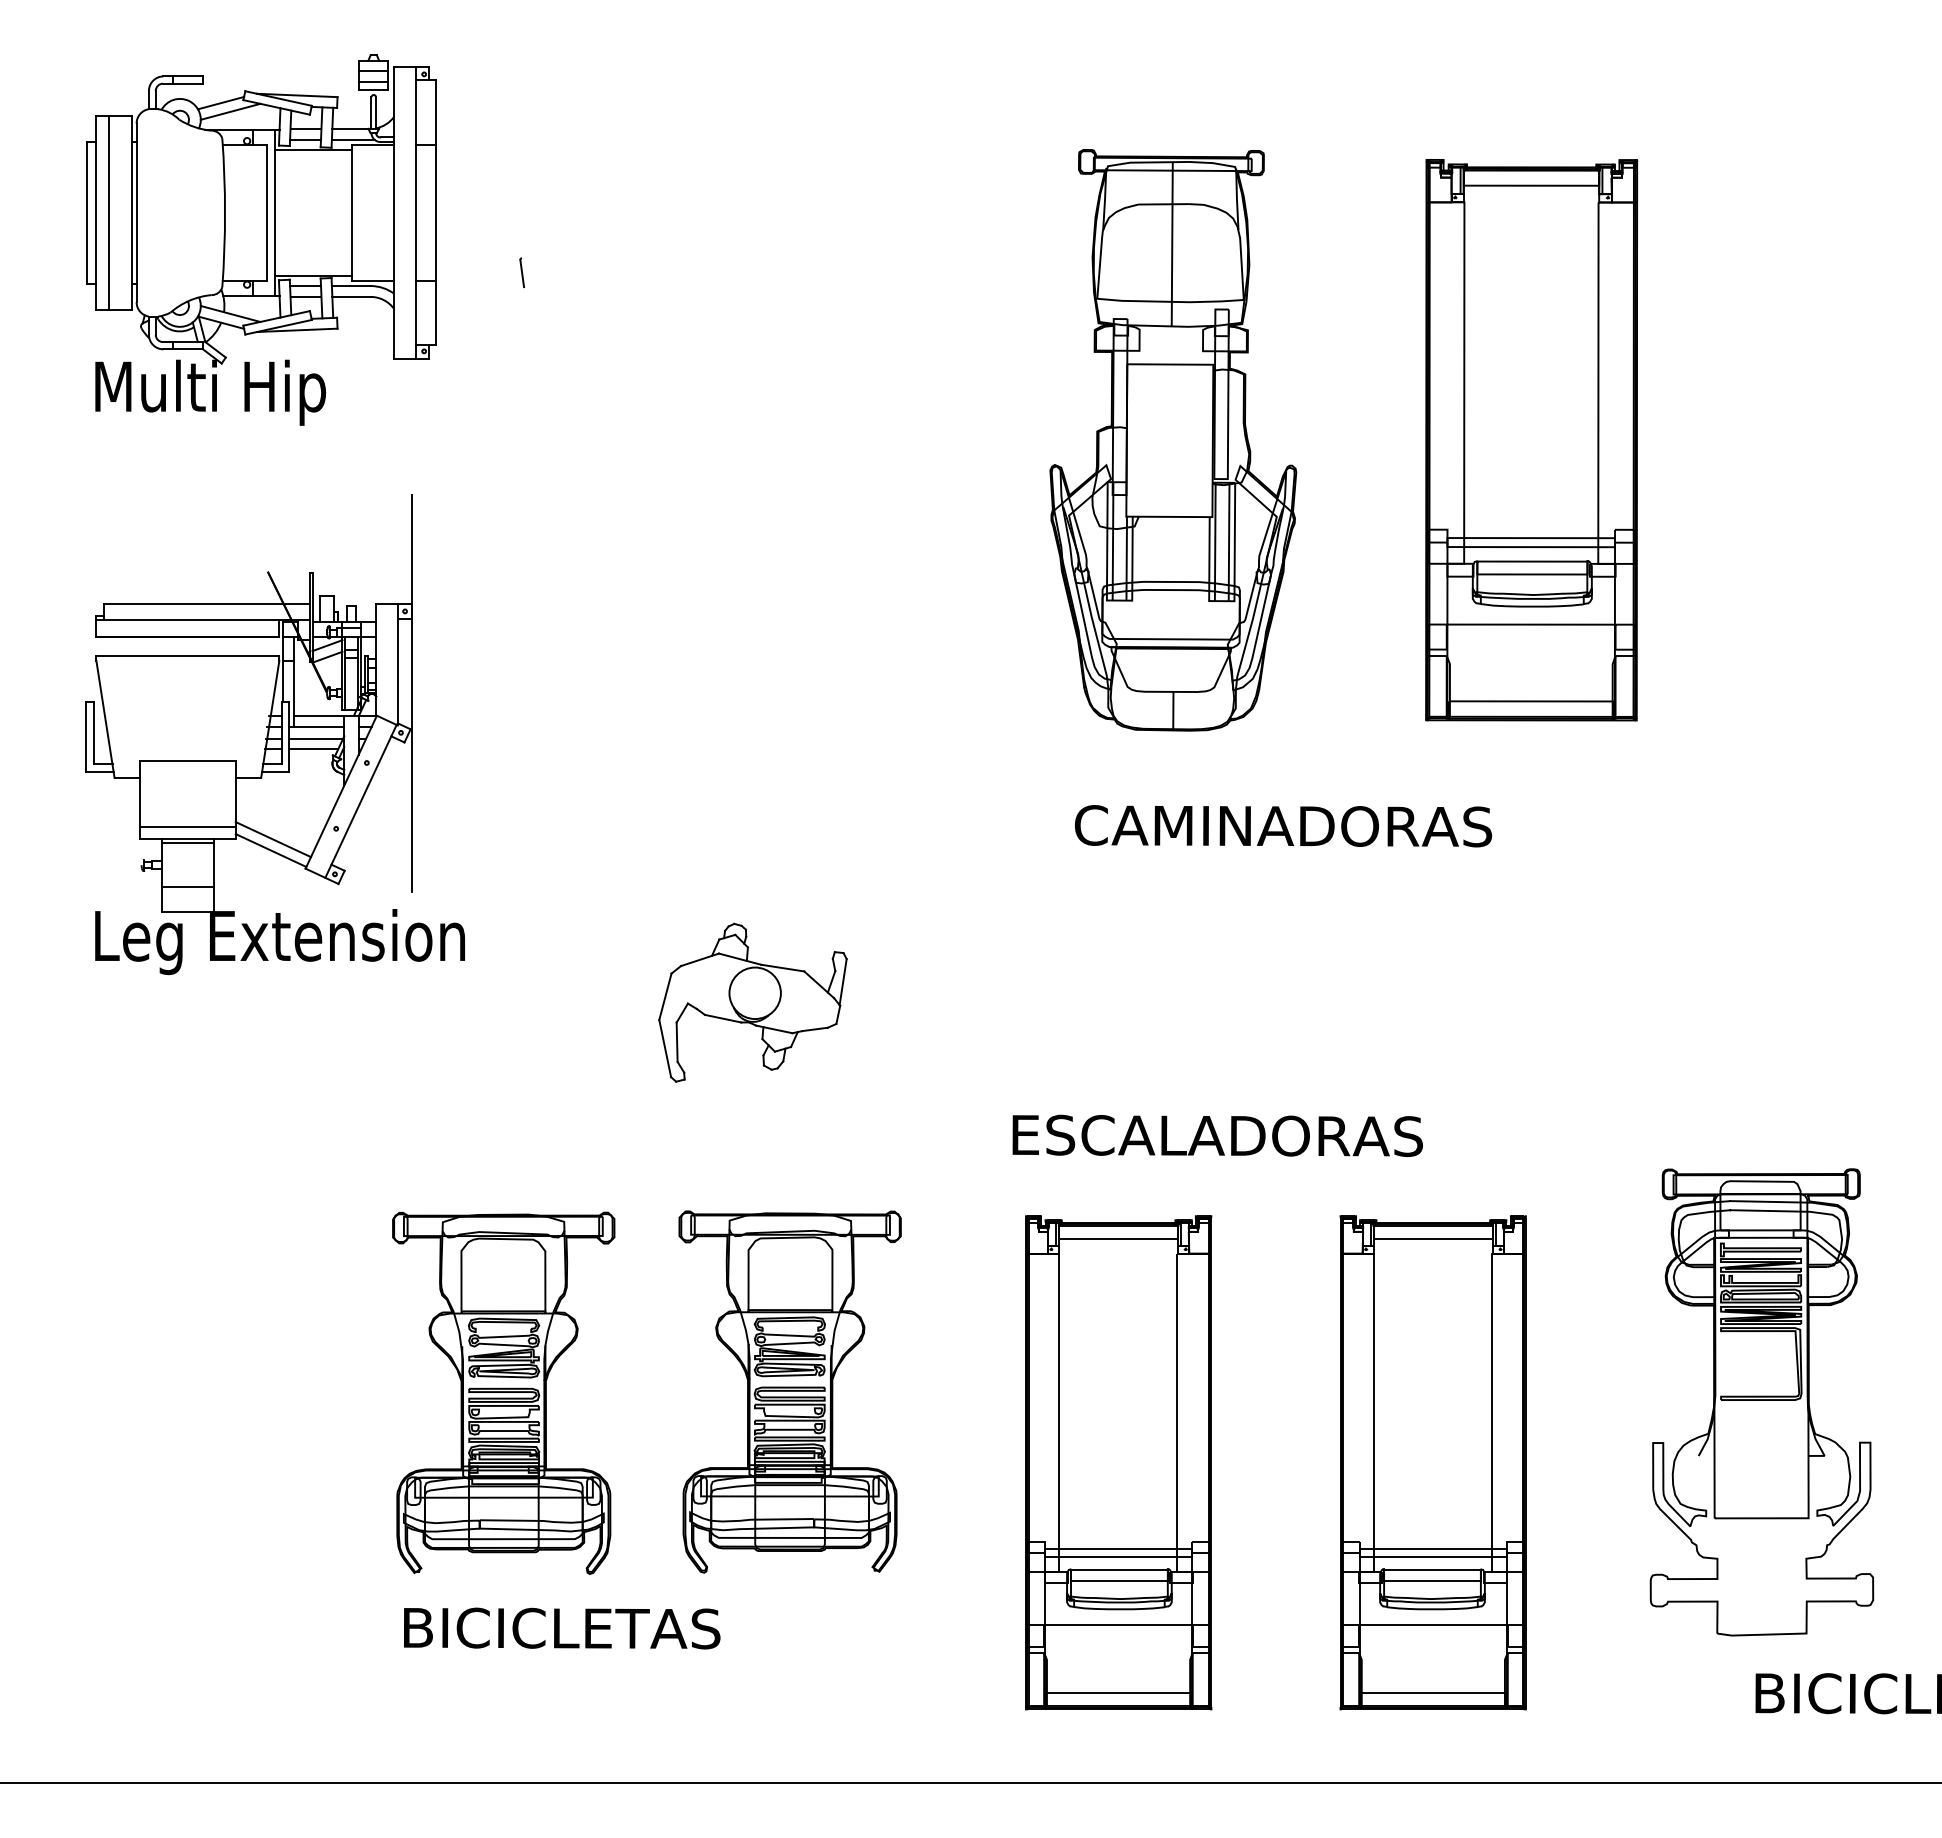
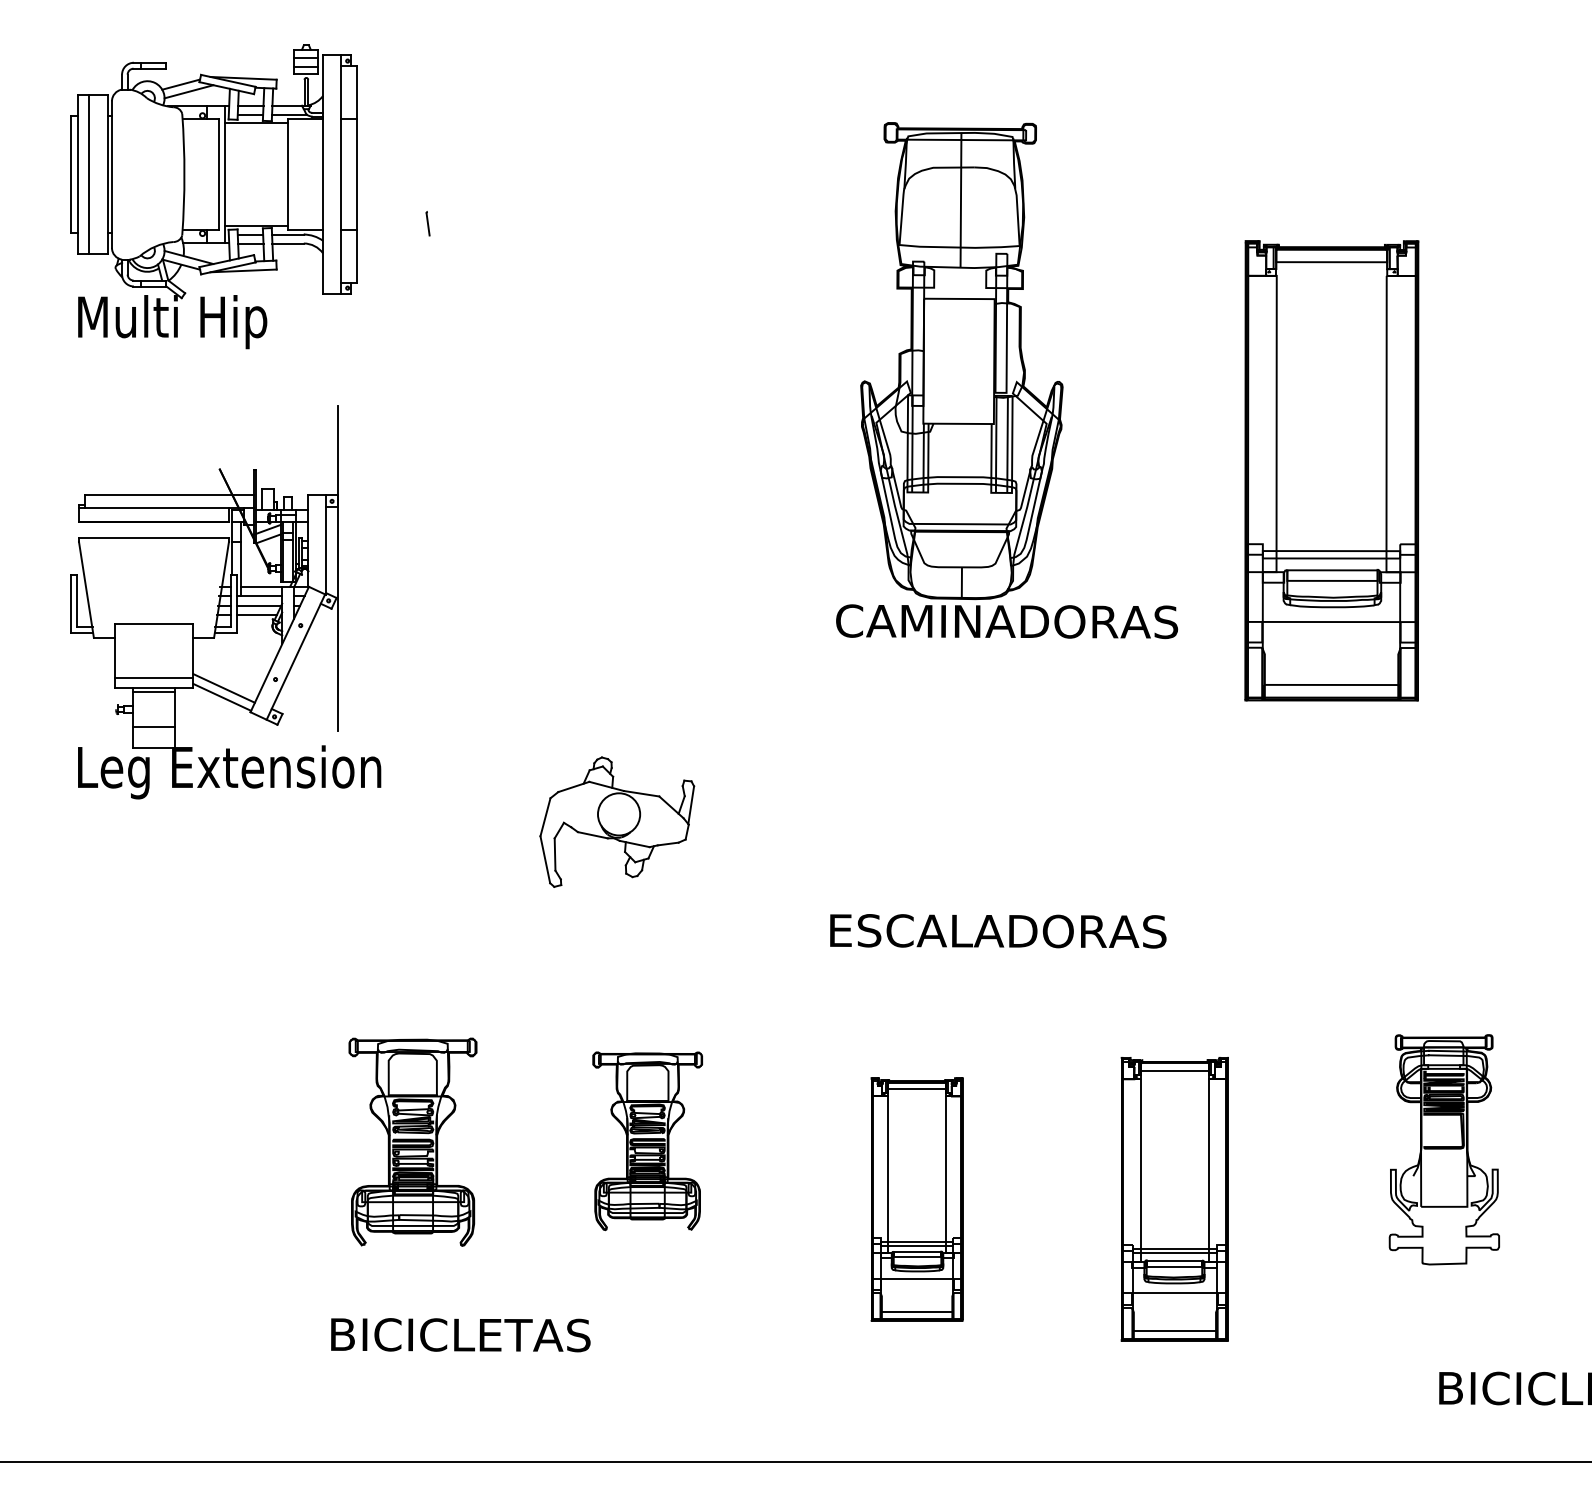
part: (1531, 440) -> (1331, 471), moved
text: (1283, 826) -> (1007, 621), moved
part: (789, 1391) -> (647, 1140), size x0.6
part: (503, 1392) -> (412, 1141), size x0.7
part: (1761, 1402) -> (1444, 1149), size x0.6
part: (1118, 1462) -> (916, 1199), size x0.6
part: (1432, 1462) -> (1174, 1199), size x0.7

